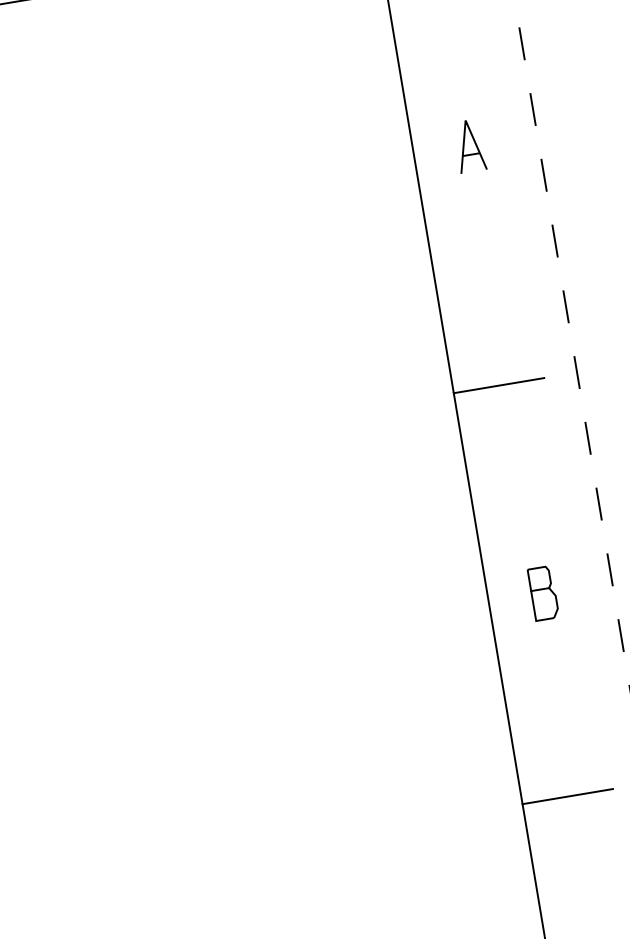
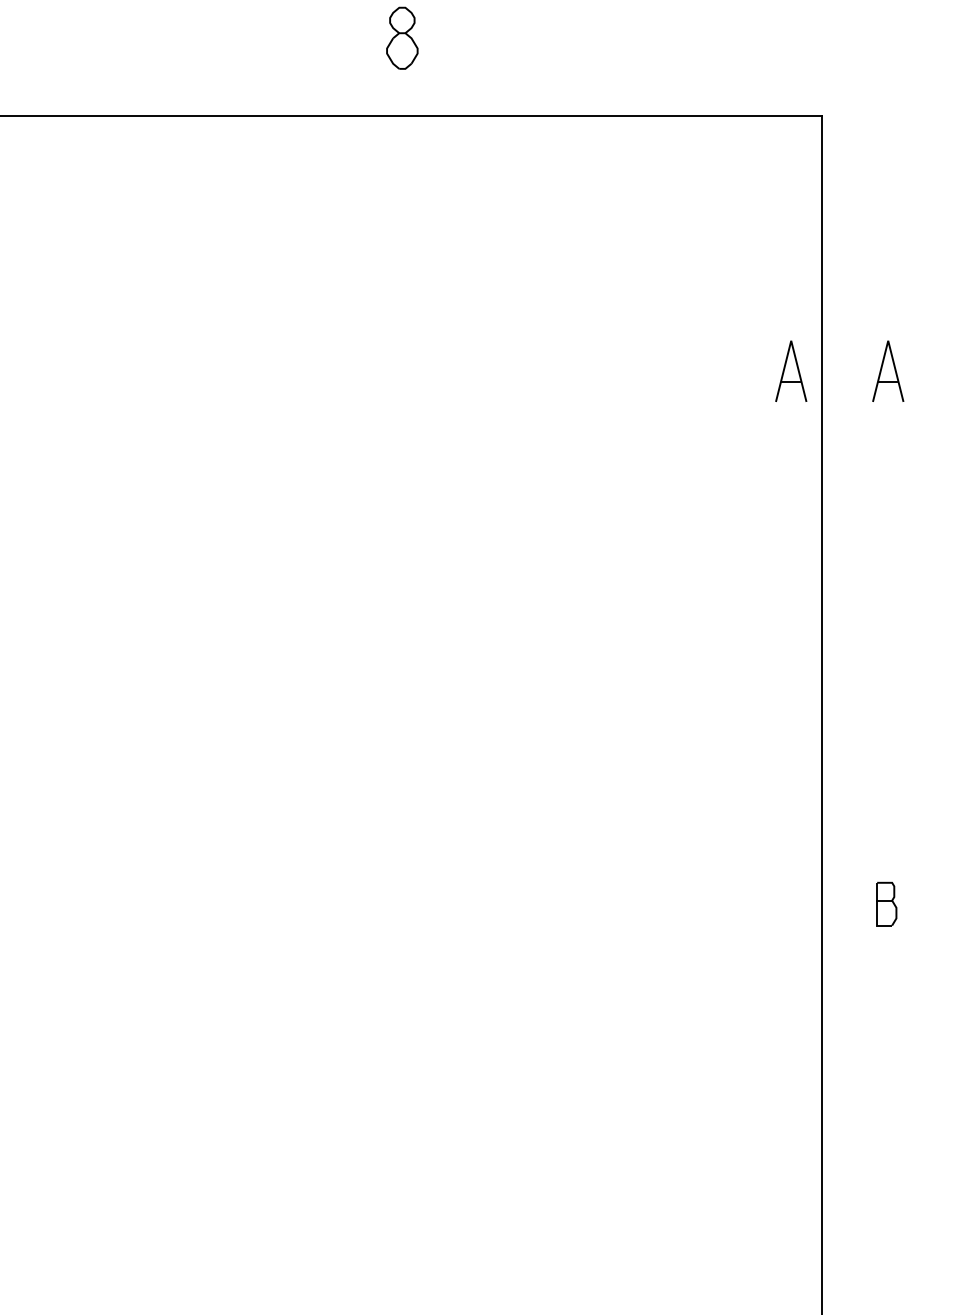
part: (388, 158) -> (791, 370), added
line: (498, 385) -> (875, 654), removed
part: (543, 592) -> (886, 903), size x0.7
line: (567, 796) -> (875, 1144), removed

